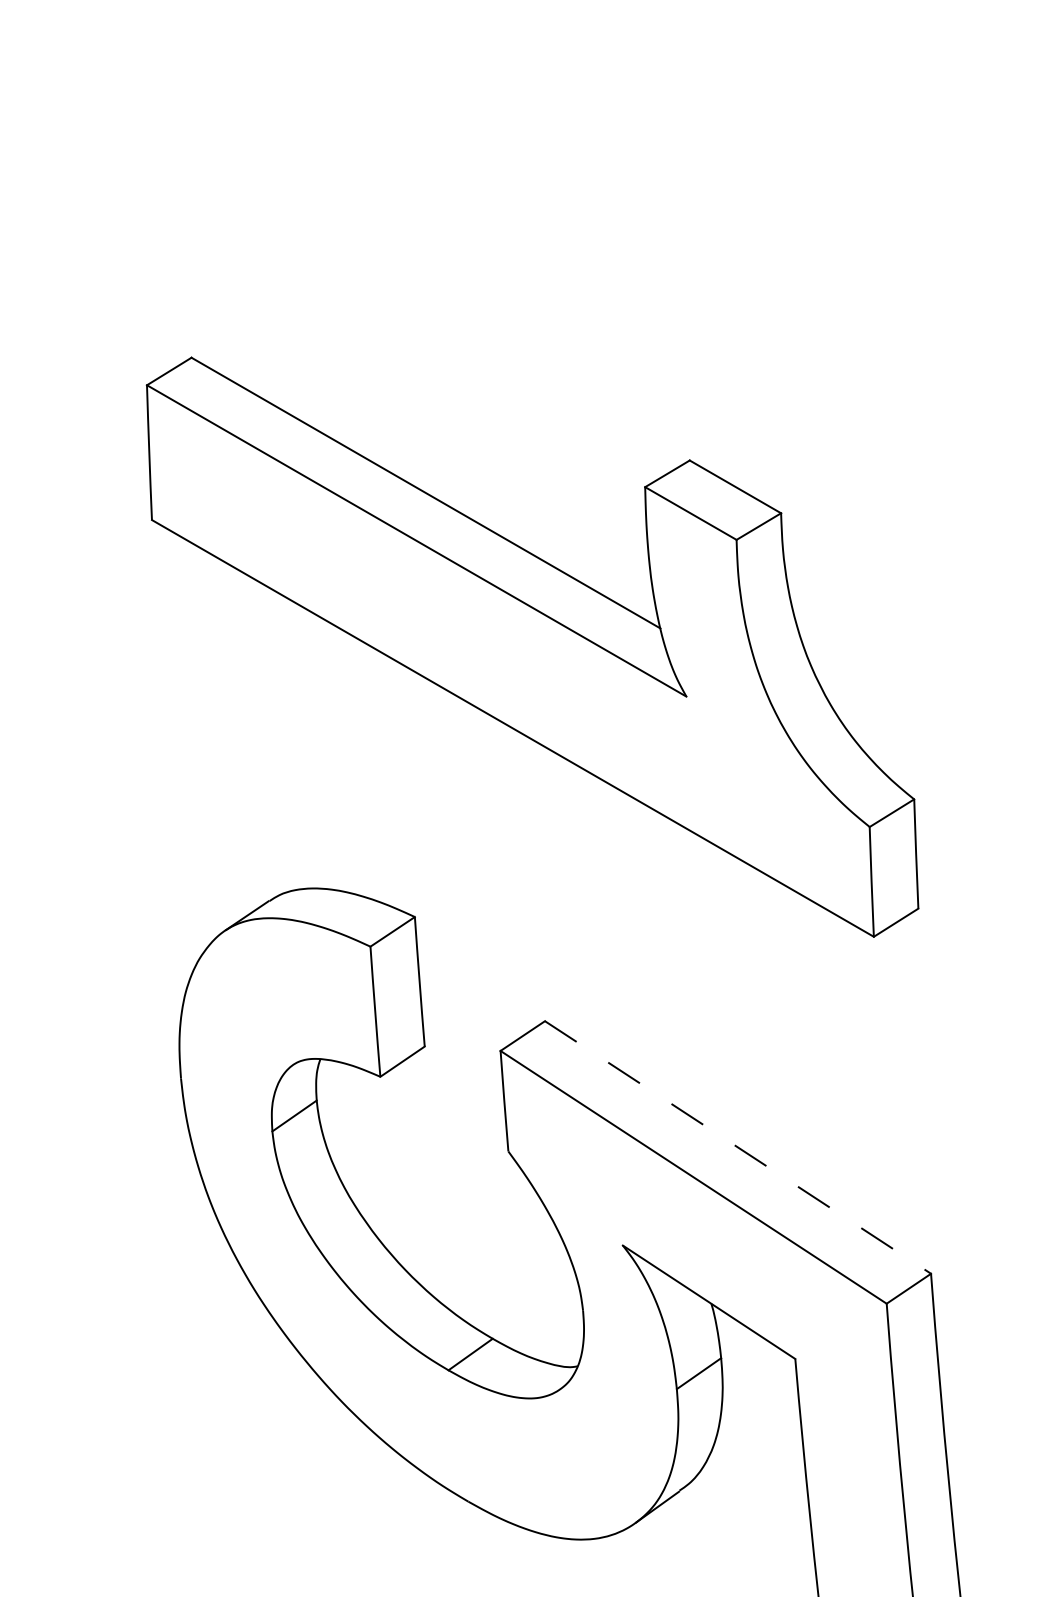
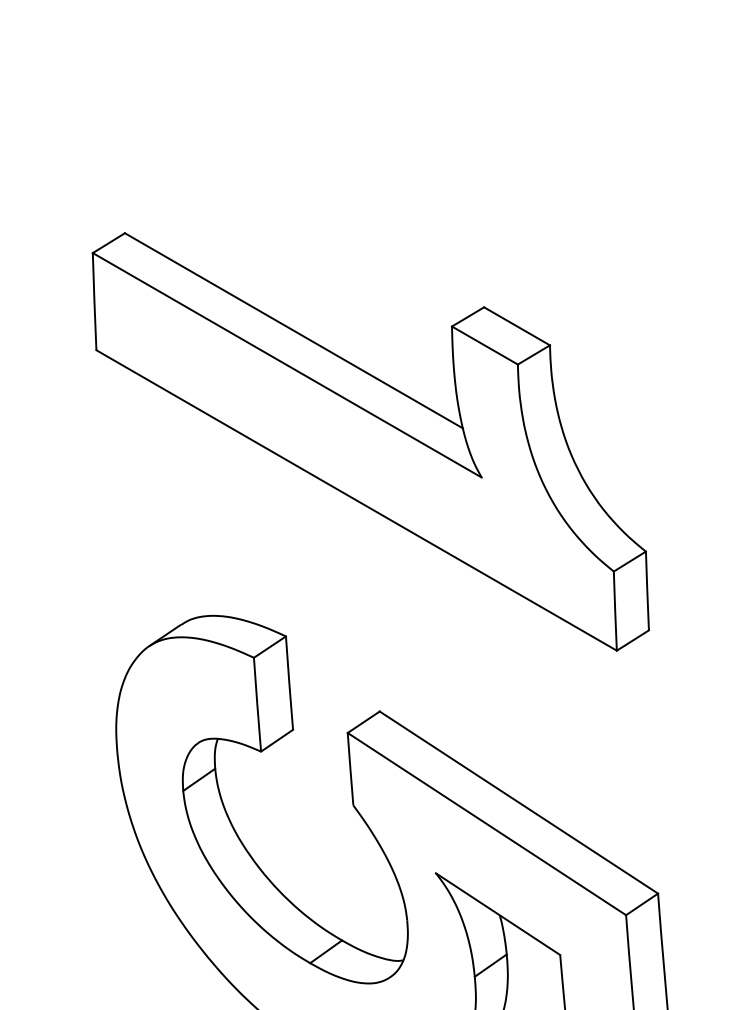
line: (738, 1147) -> (519, 802), dashed -> solid

